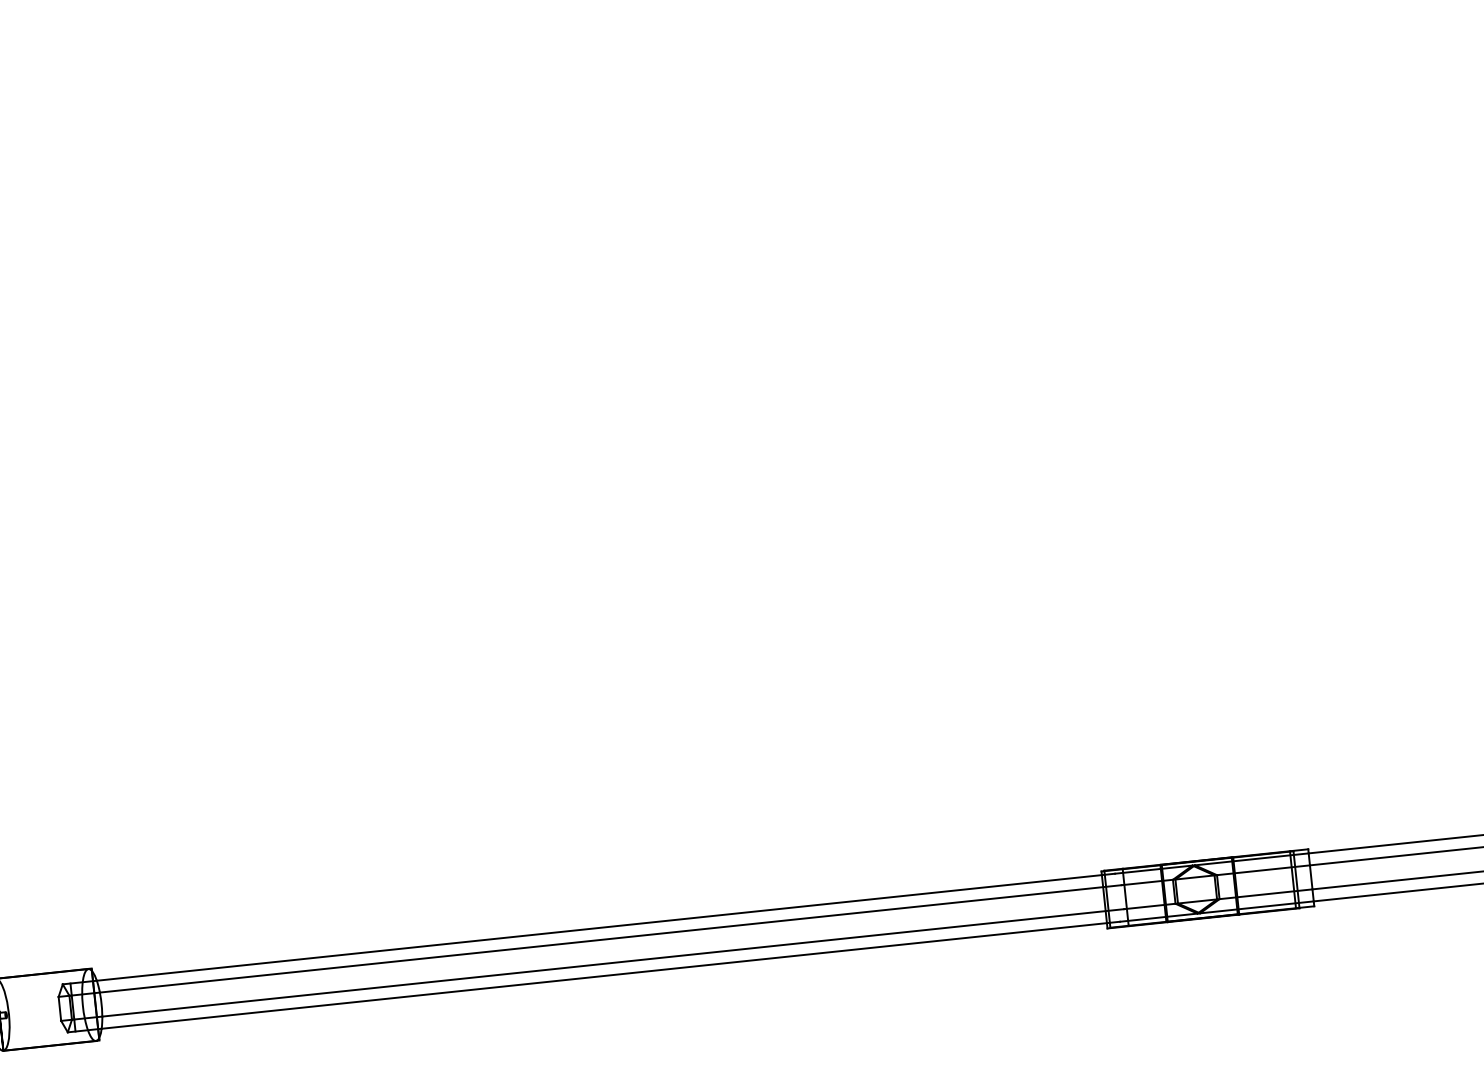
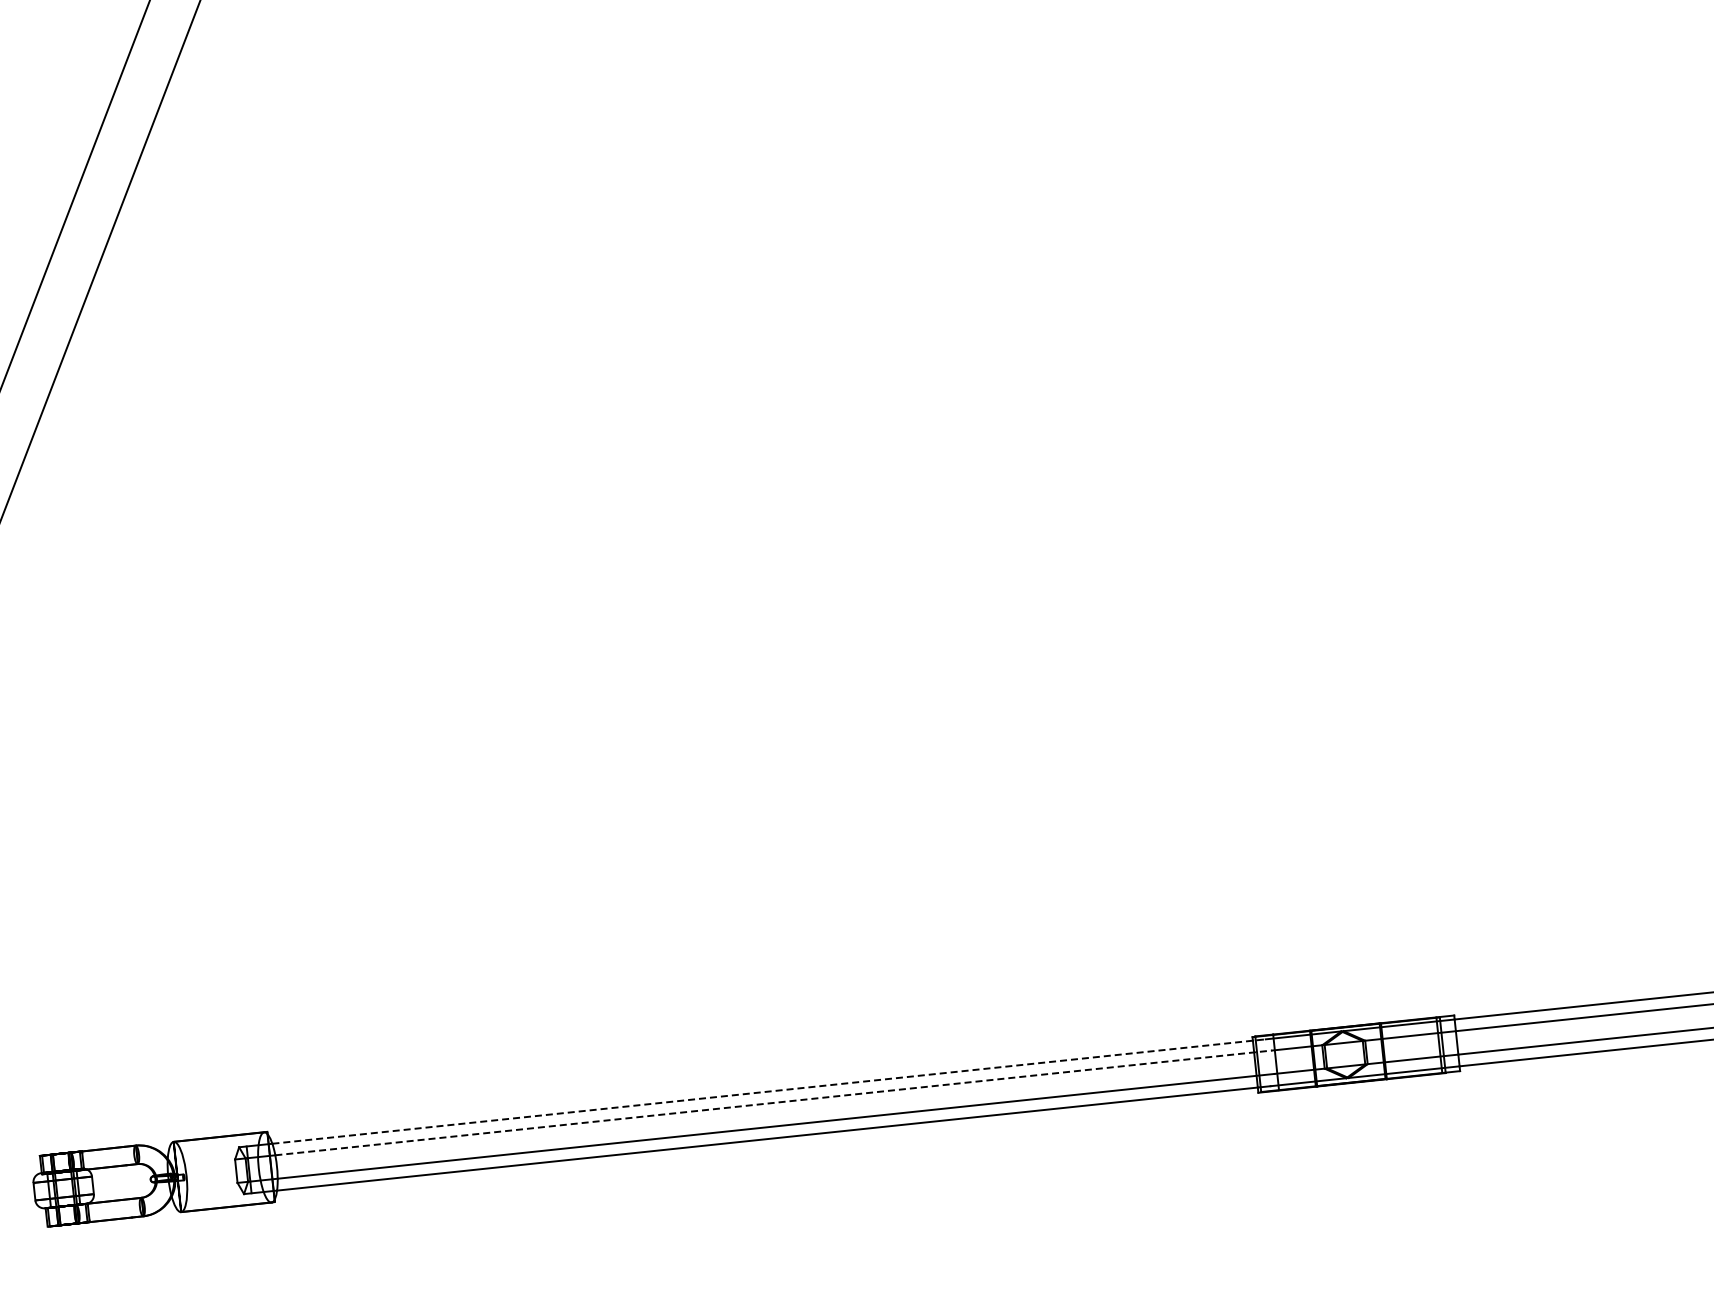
line: (606, 927) -> (769, 1091), solid -> dashed
line: (611, 938) -> (774, 1102), solid -> dashed

